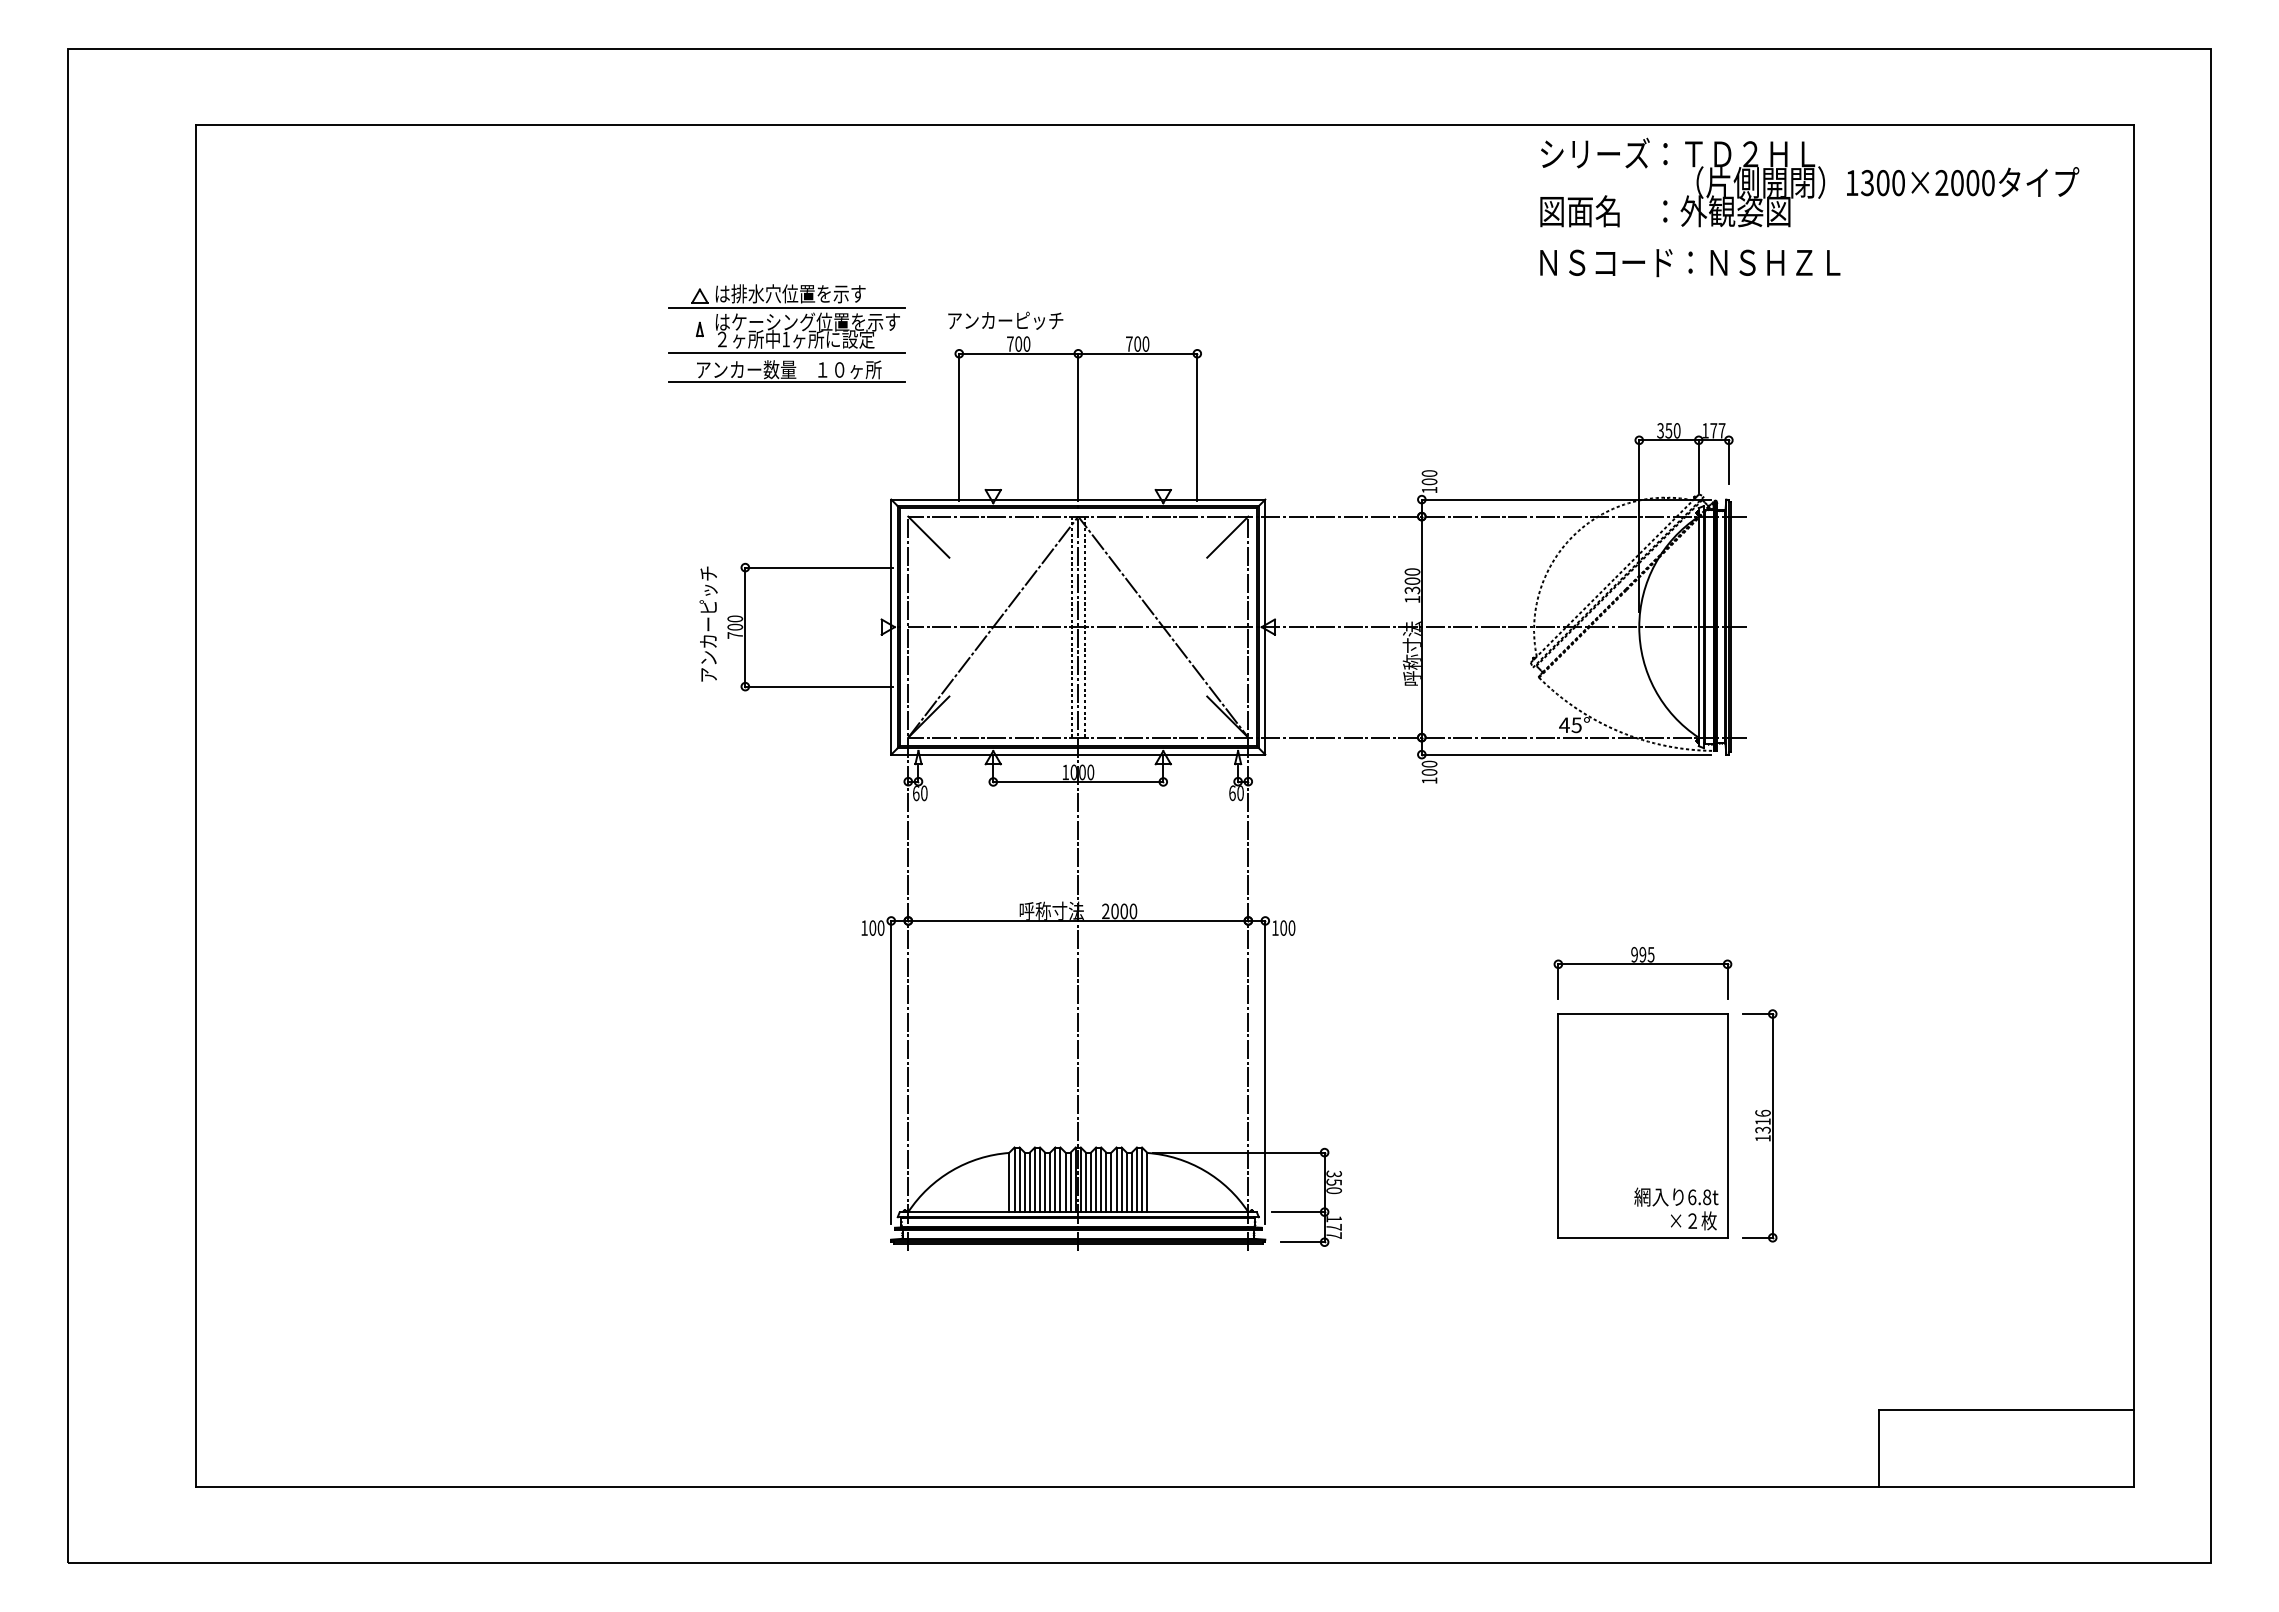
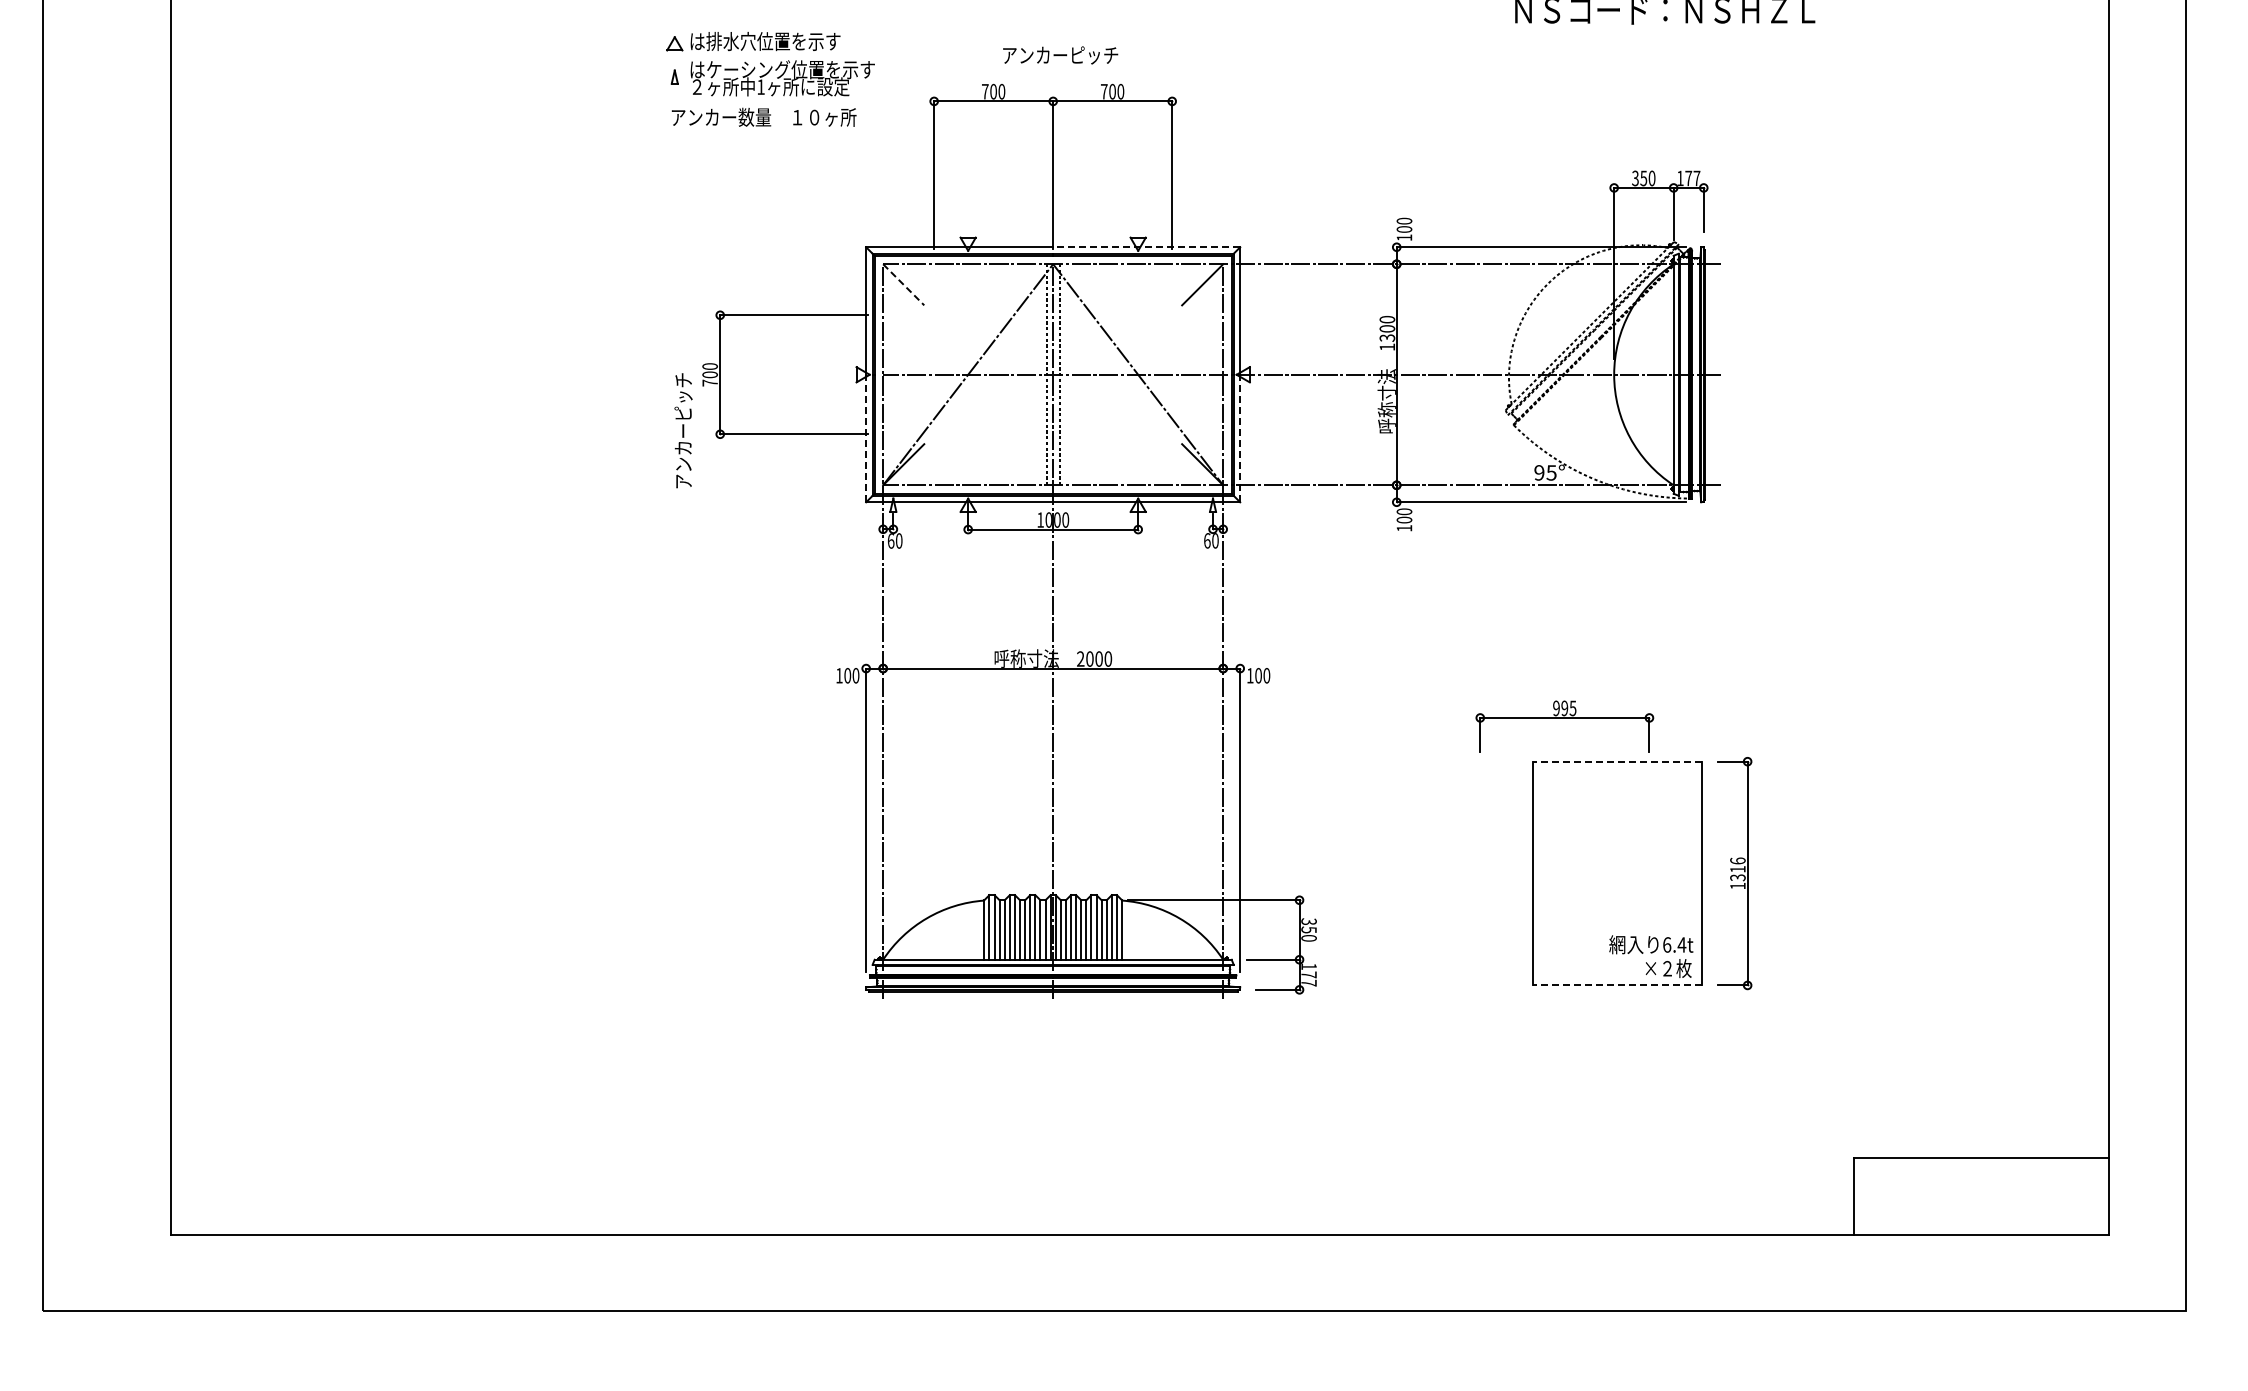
line: (787, 307) -> (762, 55), removed
text: (1005, 320) -> (1060, 55), moved
line: (787, 352) -> (762, 100), removed
line: (787, 382) -> (762, 130), removed
line: (1171, 499) -> (1146, 247), solid -> dashed
line: (929, 537) -> (904, 285), solid -> dashed
text: (708, 623) -> (683, 430), moved
line: (891, 690) -> (866, 438), solid -> dashed
line: (1265, 690) -> (1240, 438), solid -> dashed
text: (1564, 725) -> (1539, 473), 45° -> 95°
part: (1642, 964) -> (1564, 718), moved
line: (1642, 1014) -> (1617, 762), solid -> dashed
text: (1706, 1197) -> (1681, 945), 6.8t -> 6.4t
line: (1642, 1237) -> (1617, 985), solid -> dashed

